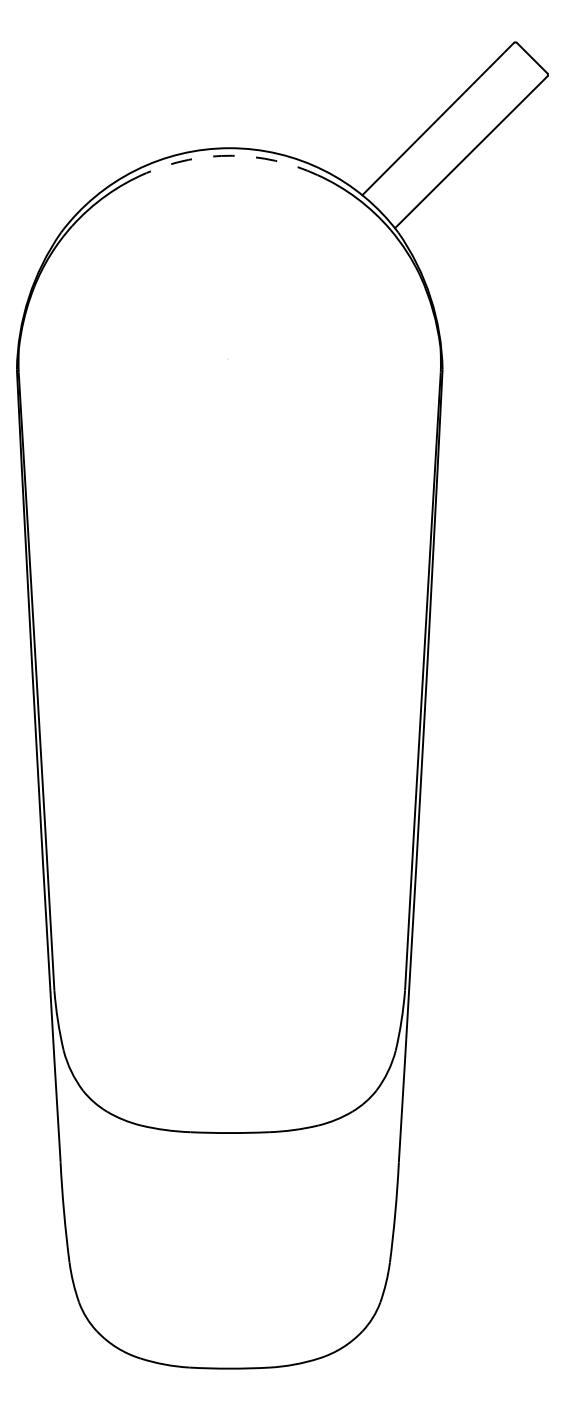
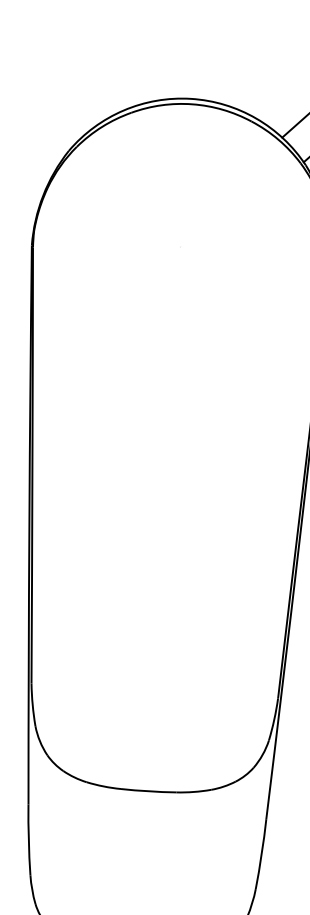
arc: (232, 155) -> (192, 104), dashed -> solid

